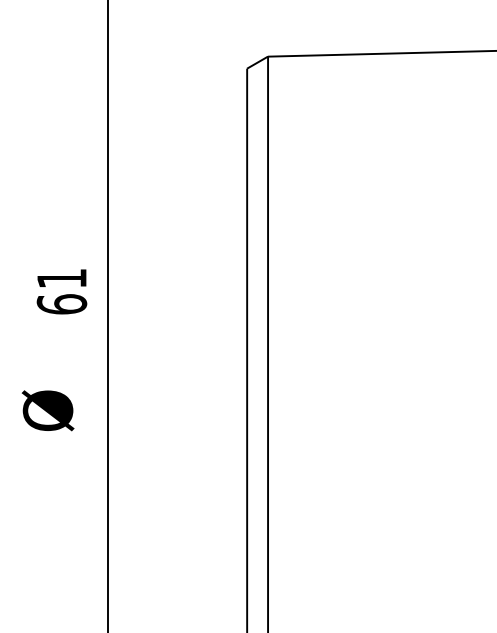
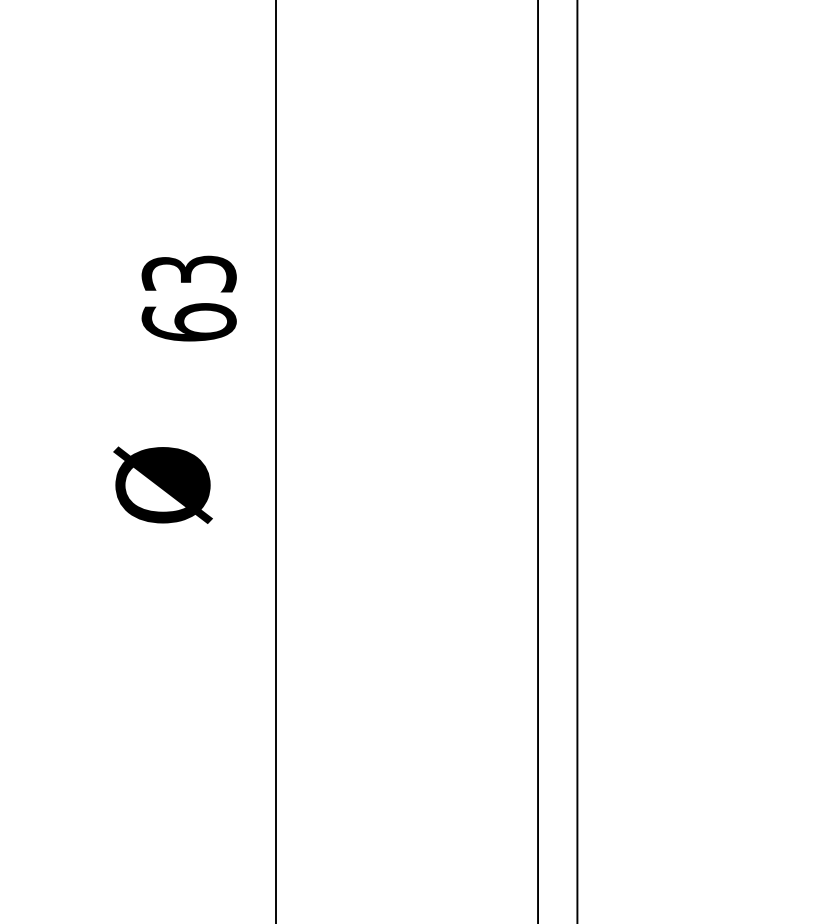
text: (61, 278) -> (188, 273), 61 -> 63
text: (47, 410) -> (161, 484), moved

